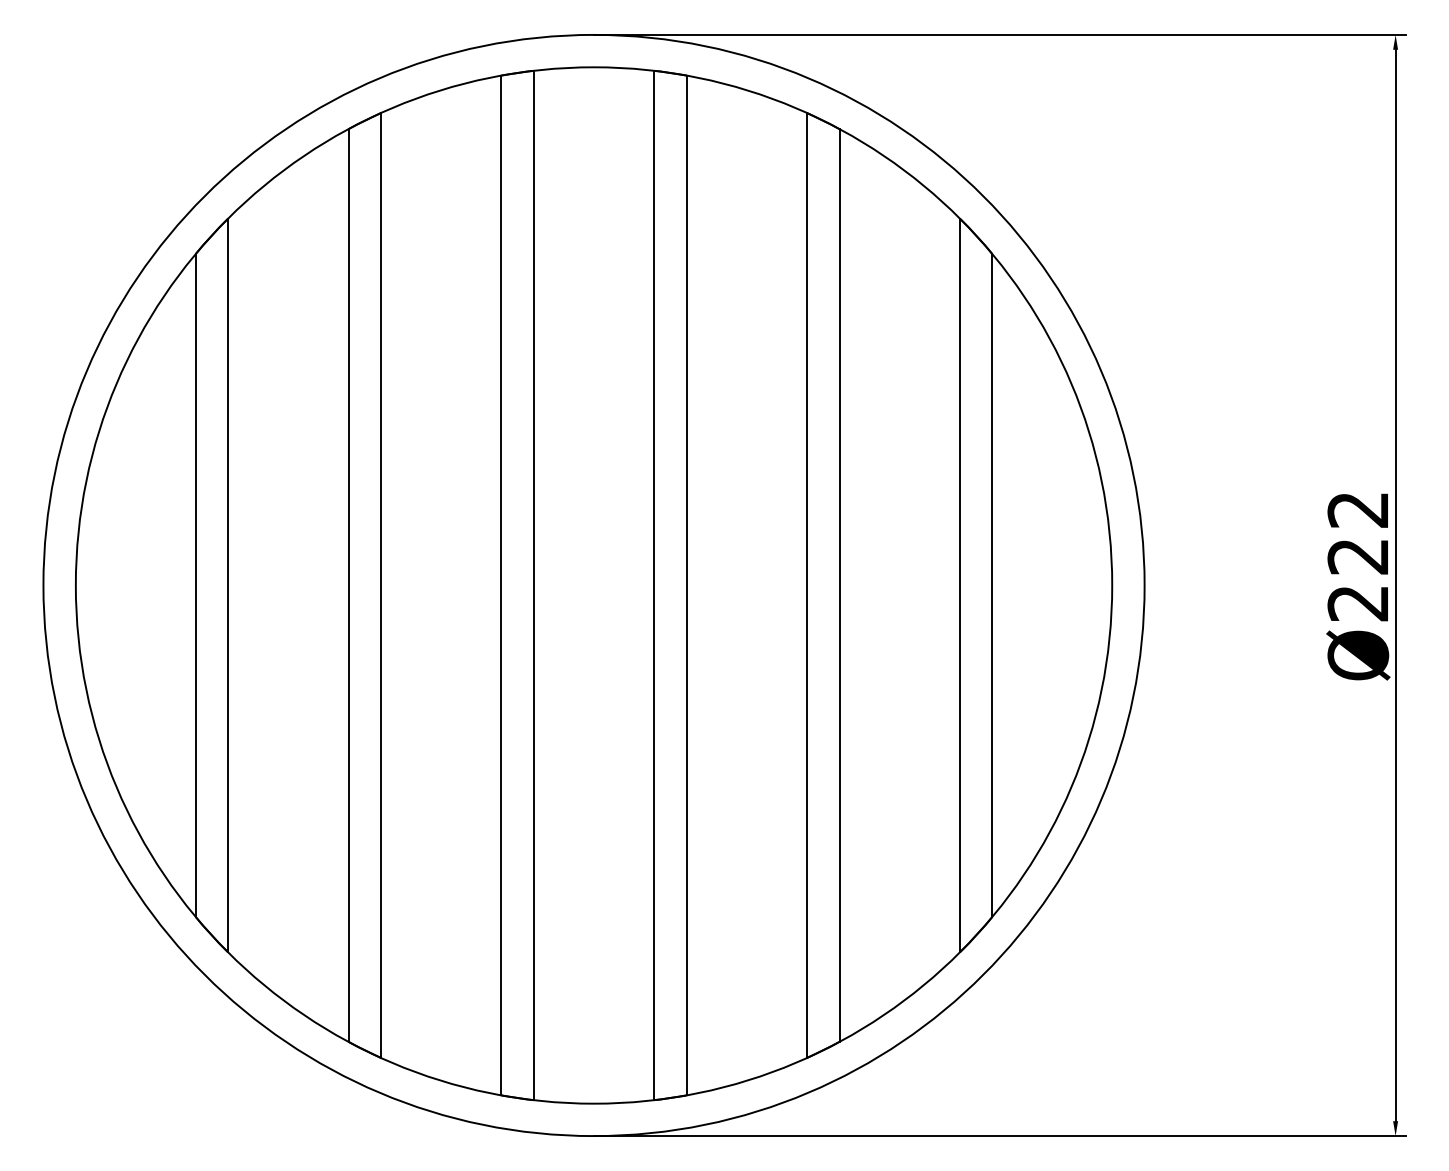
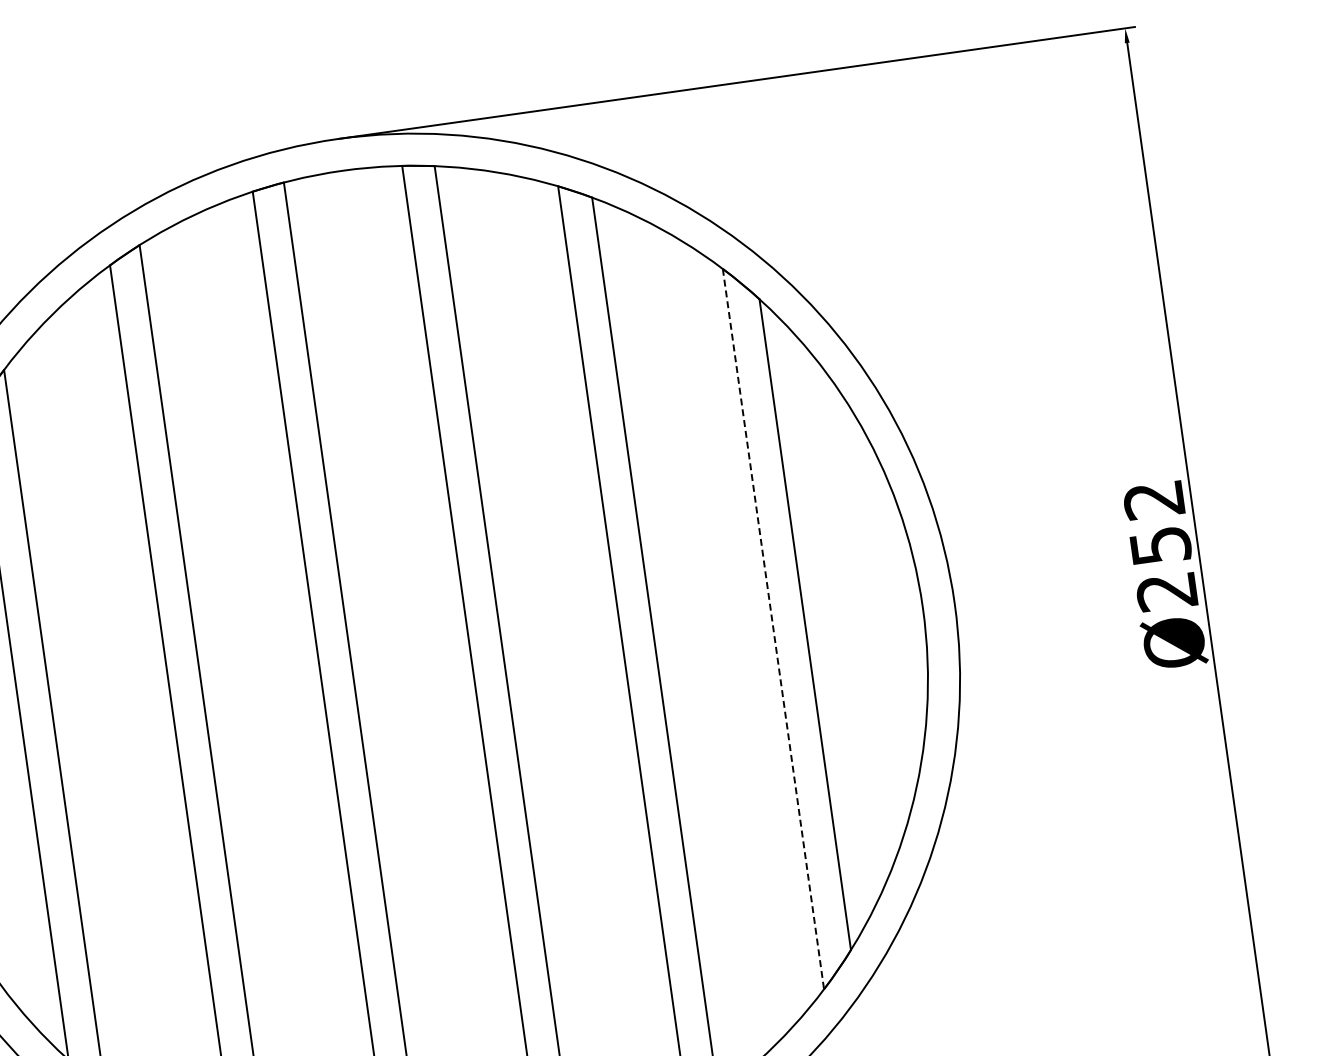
text: (1358, 556) -> (1160, 545), Ø222 -> Ø252
line: (960, 585) -> (773, 629), solid -> dashed

